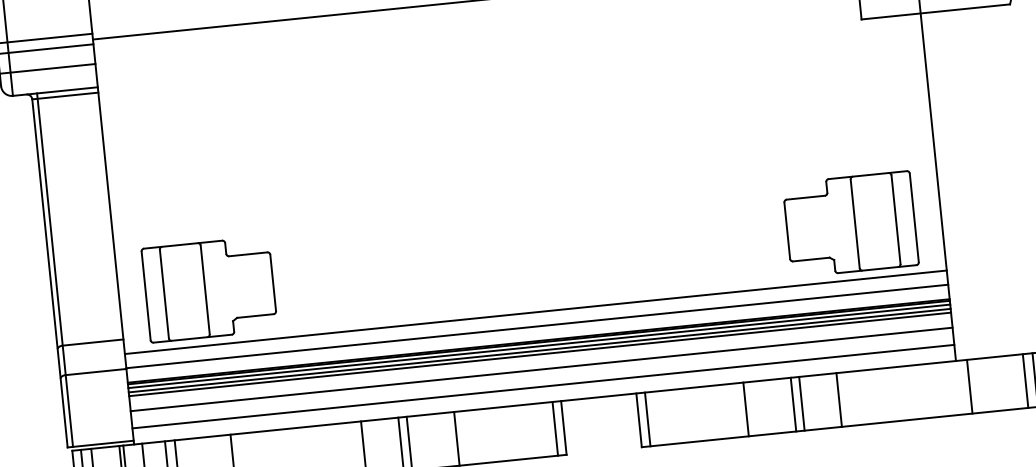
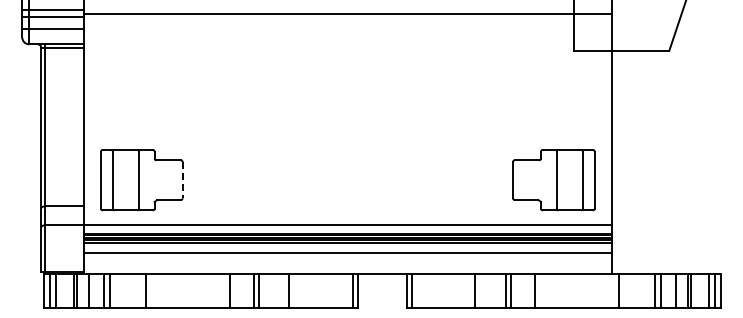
line: (273, 283) -> (182, 180), solid -> dashed
line: (535, 311) -> (347, 215), removed
line: (542, 386) -> (347, 263), removed

